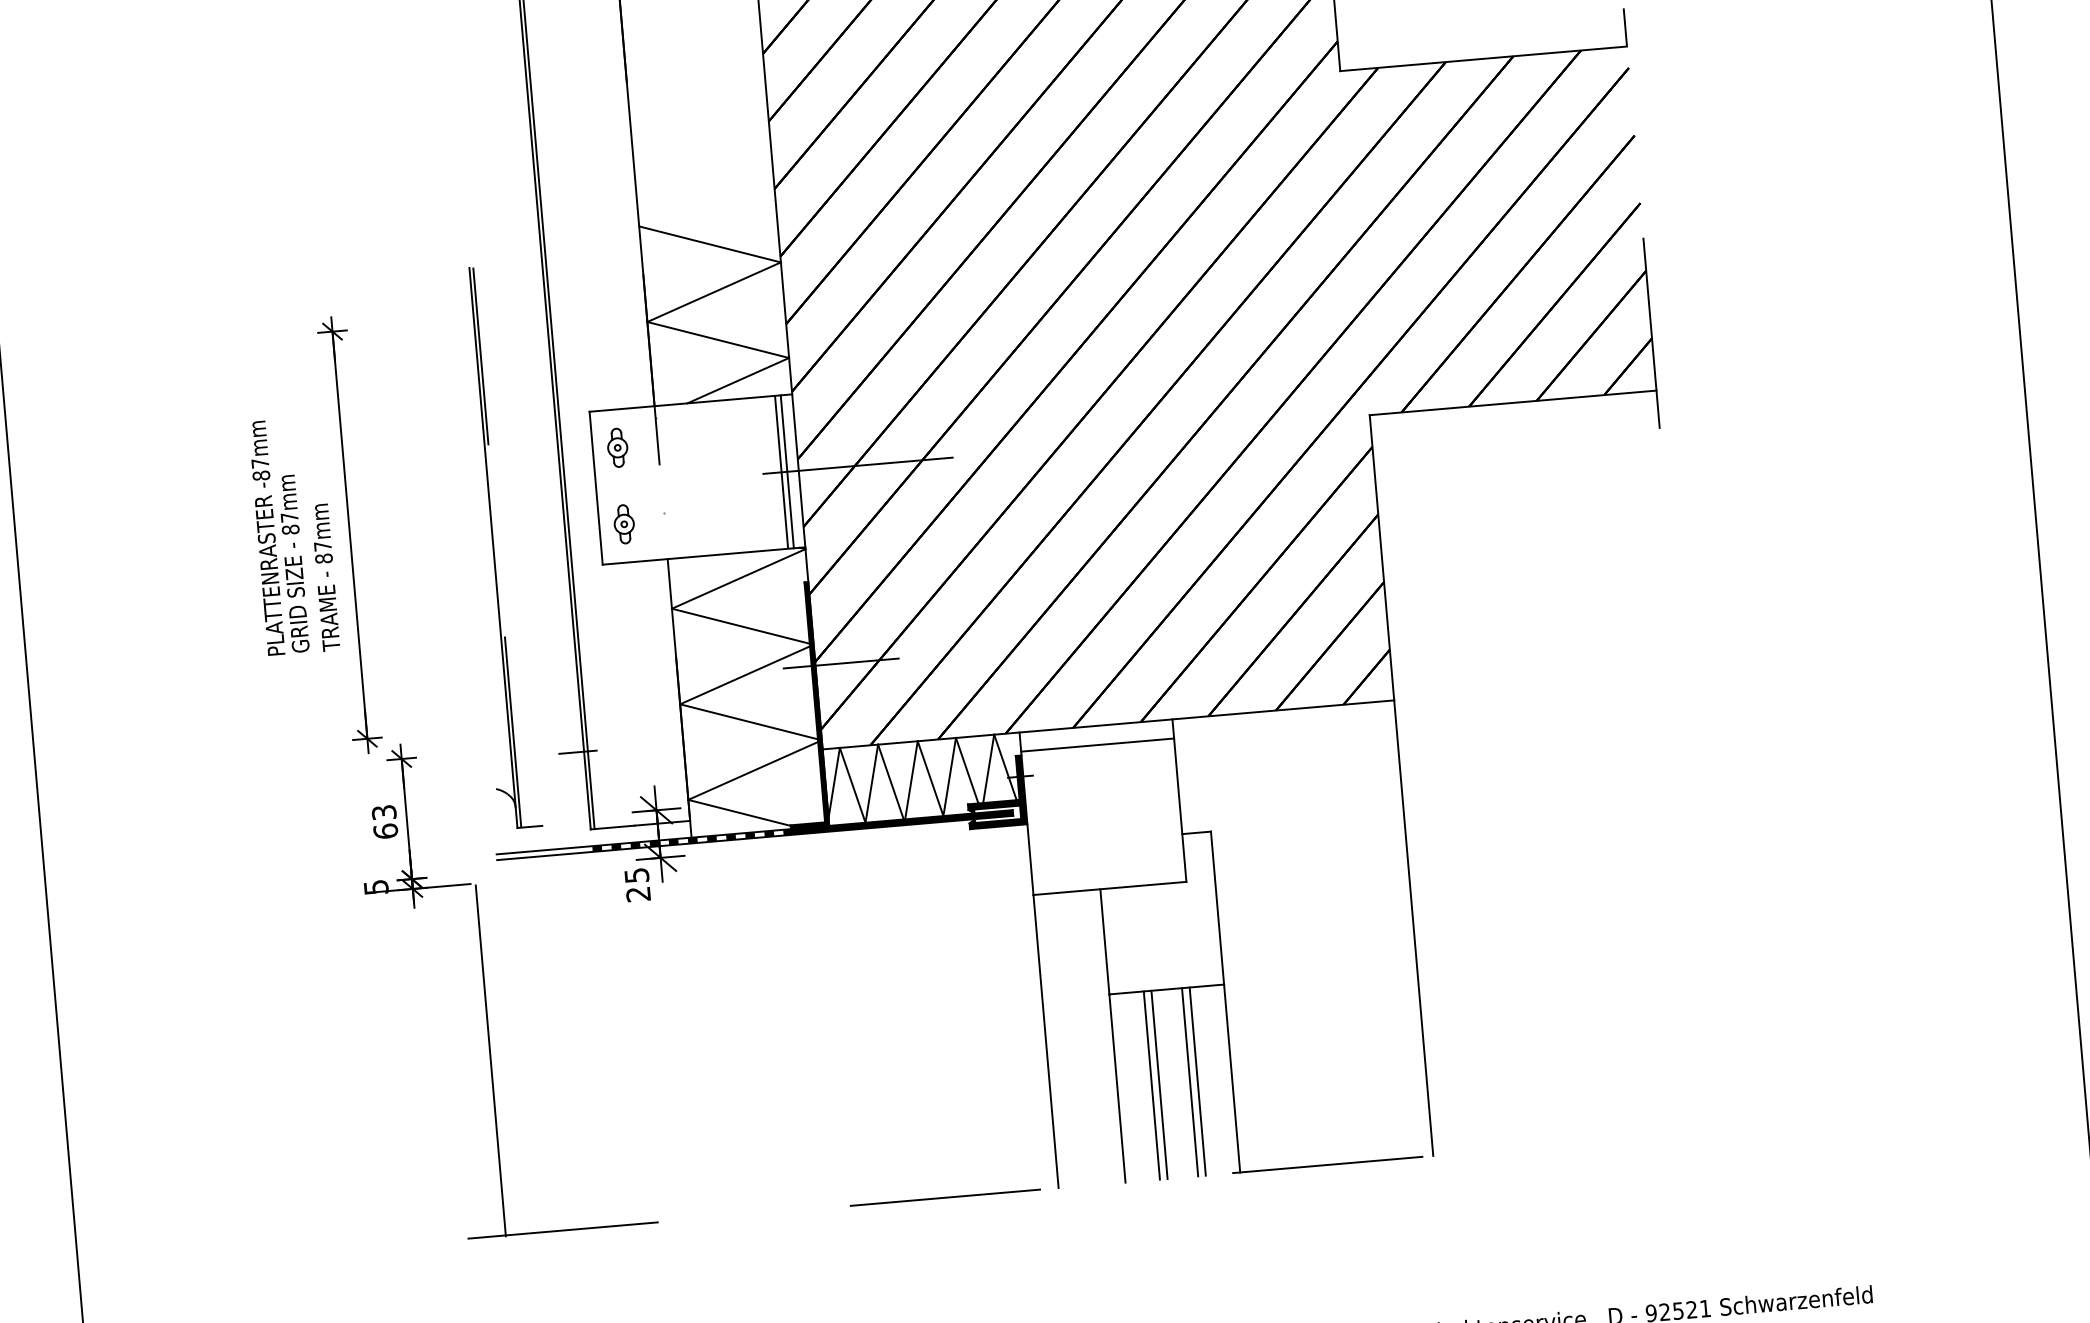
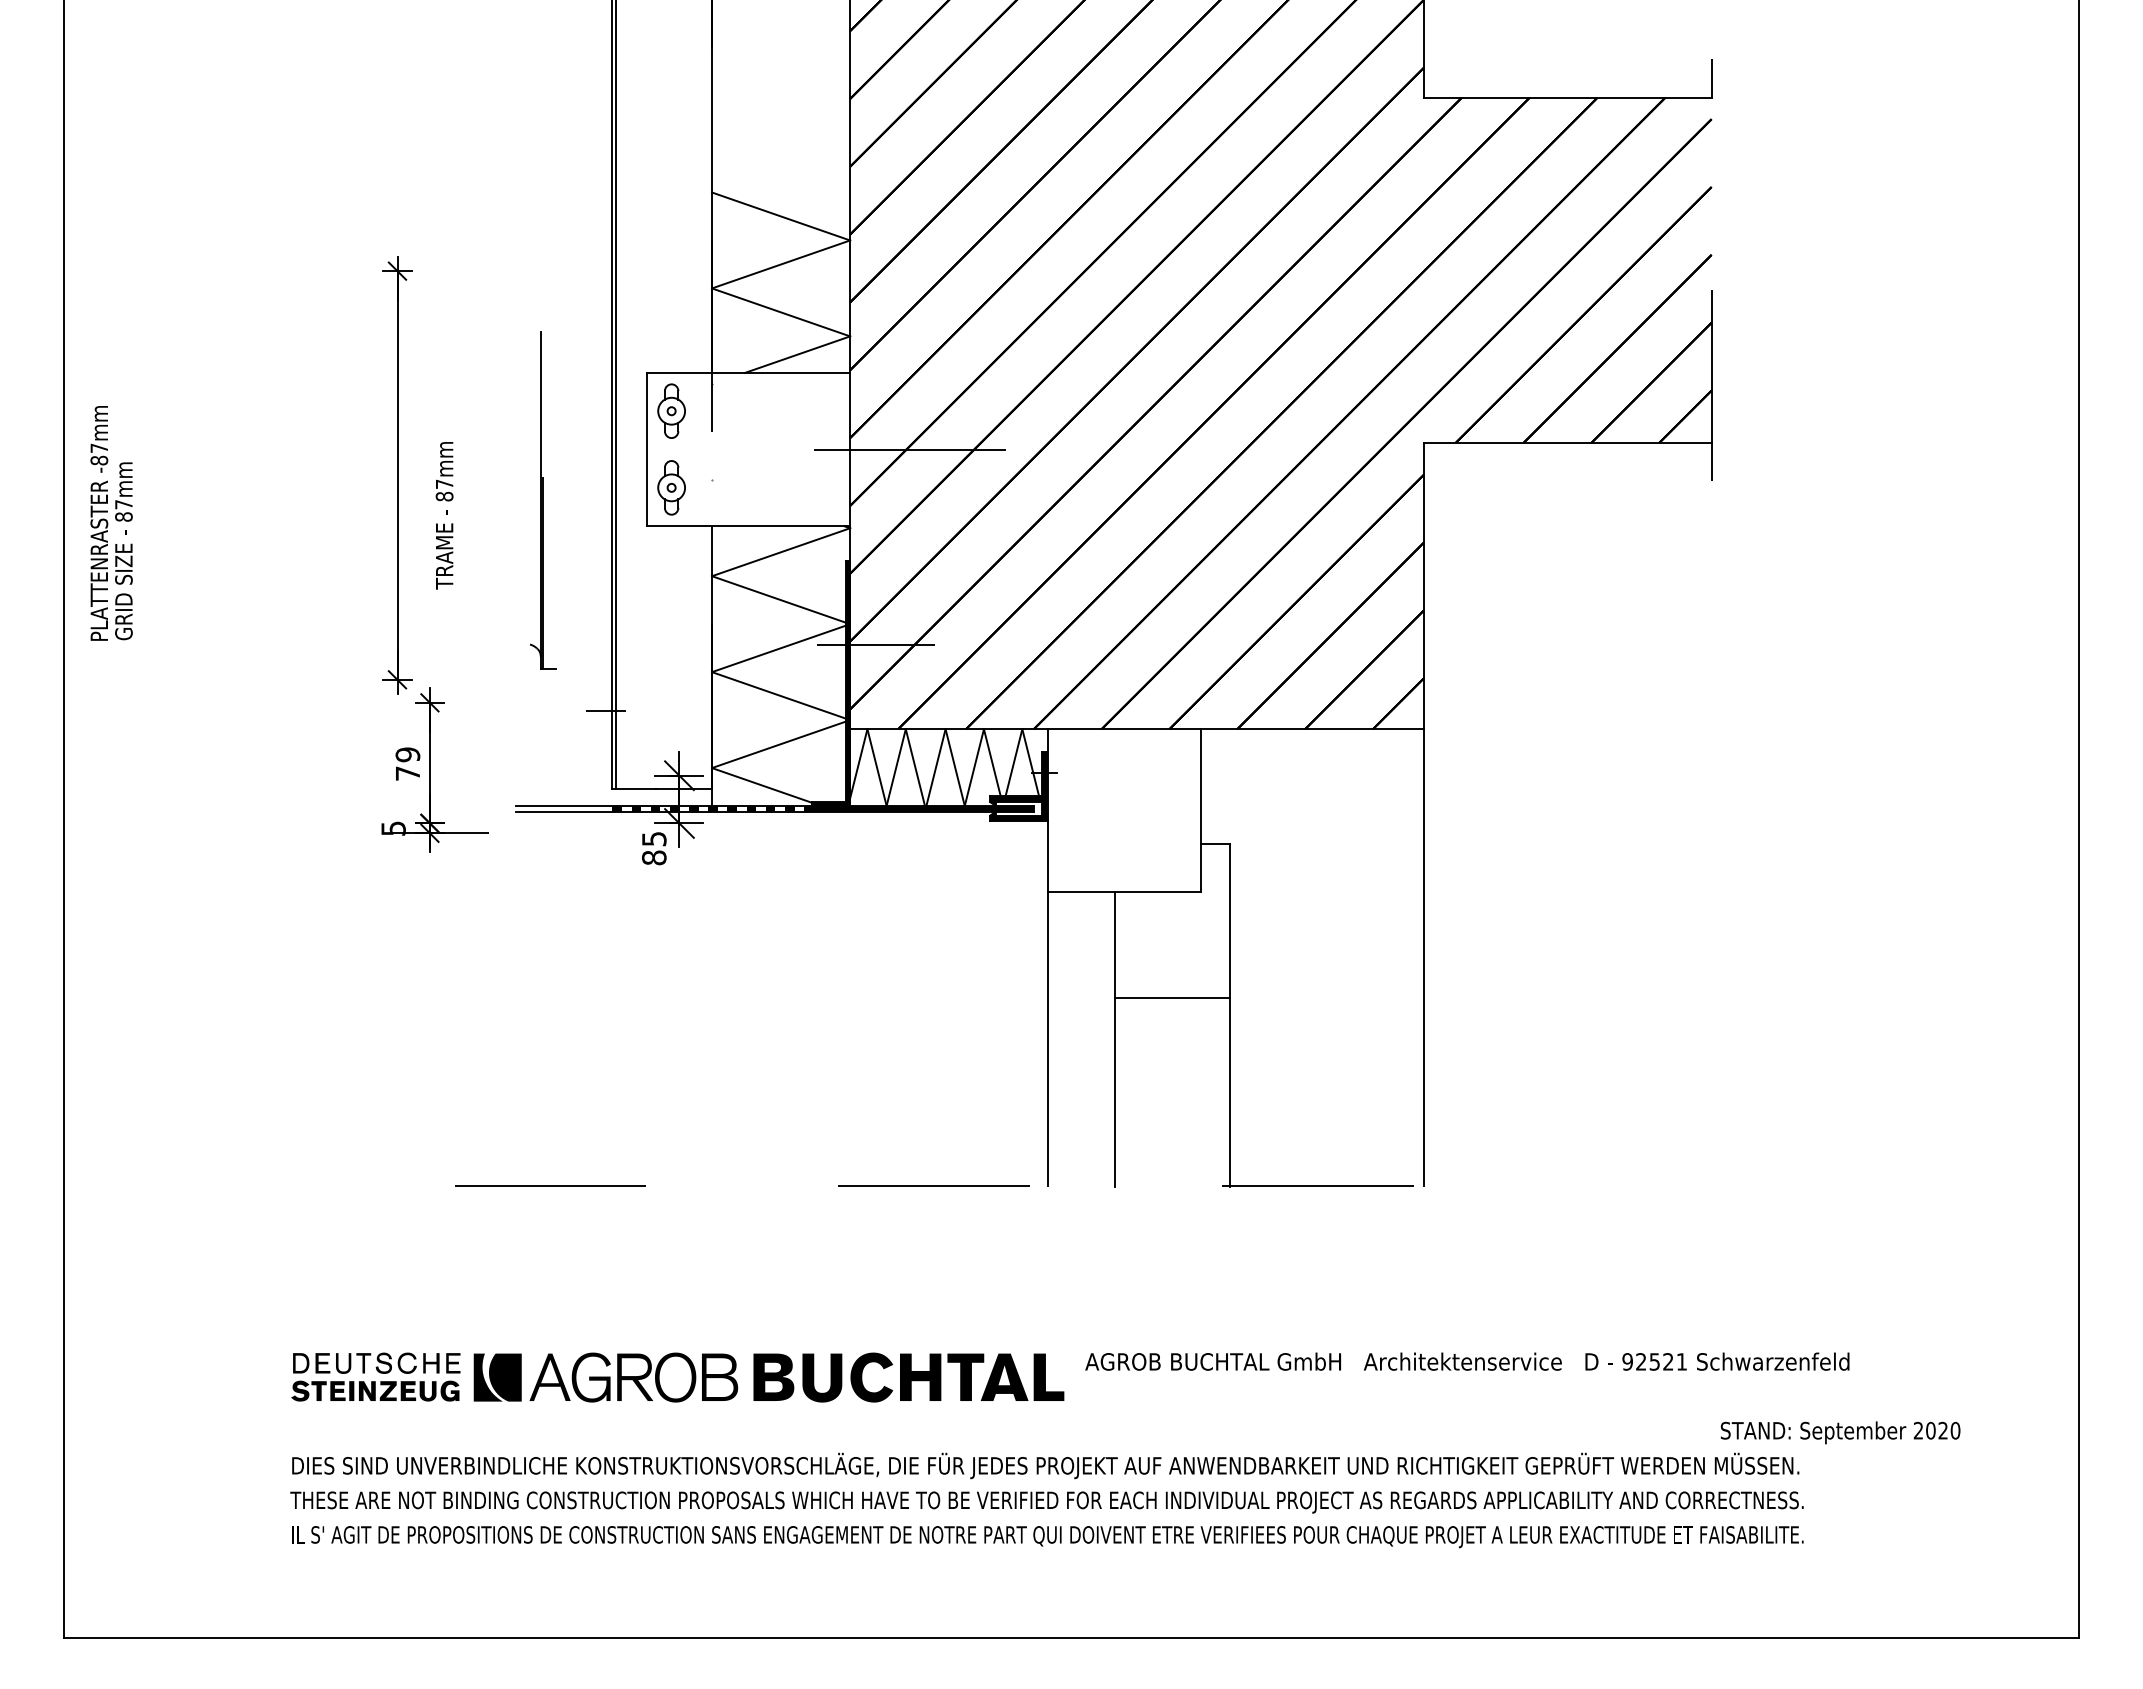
part: (617, 448) -> (671, 411), size x1.4
line: (787, 471) -> (838, 449), removed
line: (781, 472) -> (832, 449), removed
part: (624, 524) -> (671, 488), size x1.4
text: (278, 537) -> (111, 523), moved
part: (496, 546) -> (542, 499), size x0.6
text: (325, 577) -> (444, 515), moved
line: (1097, 745) -> (1124, 748), removed
text: (384, 821) -> (407, 763), 63 -> 79
text: (638, 893) -> (654, 857), 25 -> 85
line: (490, 1061) -> (492, 1011), removed
line: (1197, 1080) -> (1195, 1091), removed
line: (1189, 1081) -> (1187, 1091), removed
line: (1151, 1084) -> (1149, 1091), removed
line: (1159, 1084) -> (1157, 1091), removed

